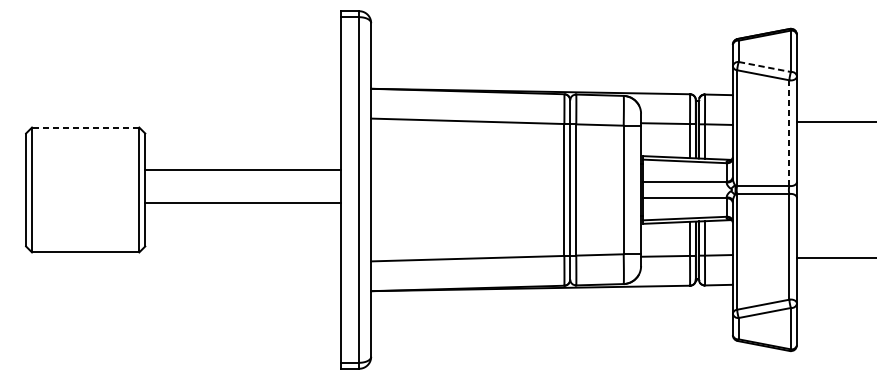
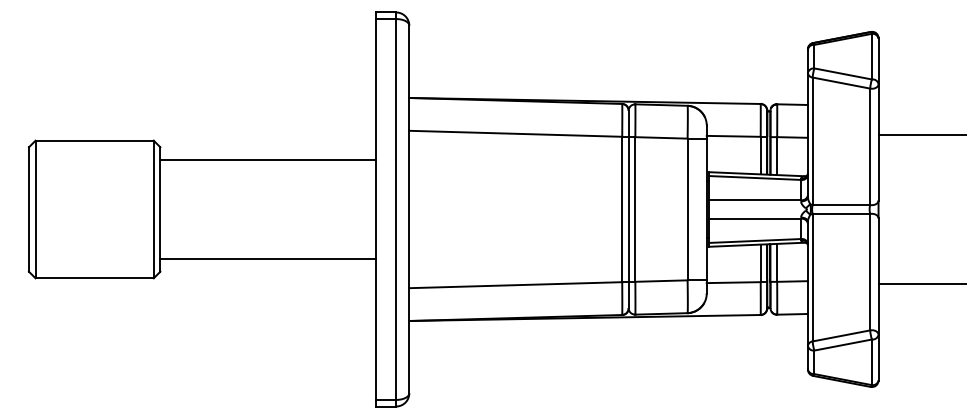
line: (765, 67) -> (843, 74), dashed -> solid
line: (85, 127) -> (94, 140), dashed -> solid
line: (789, 132) -> (870, 146), dashed -> solid
line: (243, 170) -> (268, 160), moved
line: (243, 202) -> (268, 258), moved

